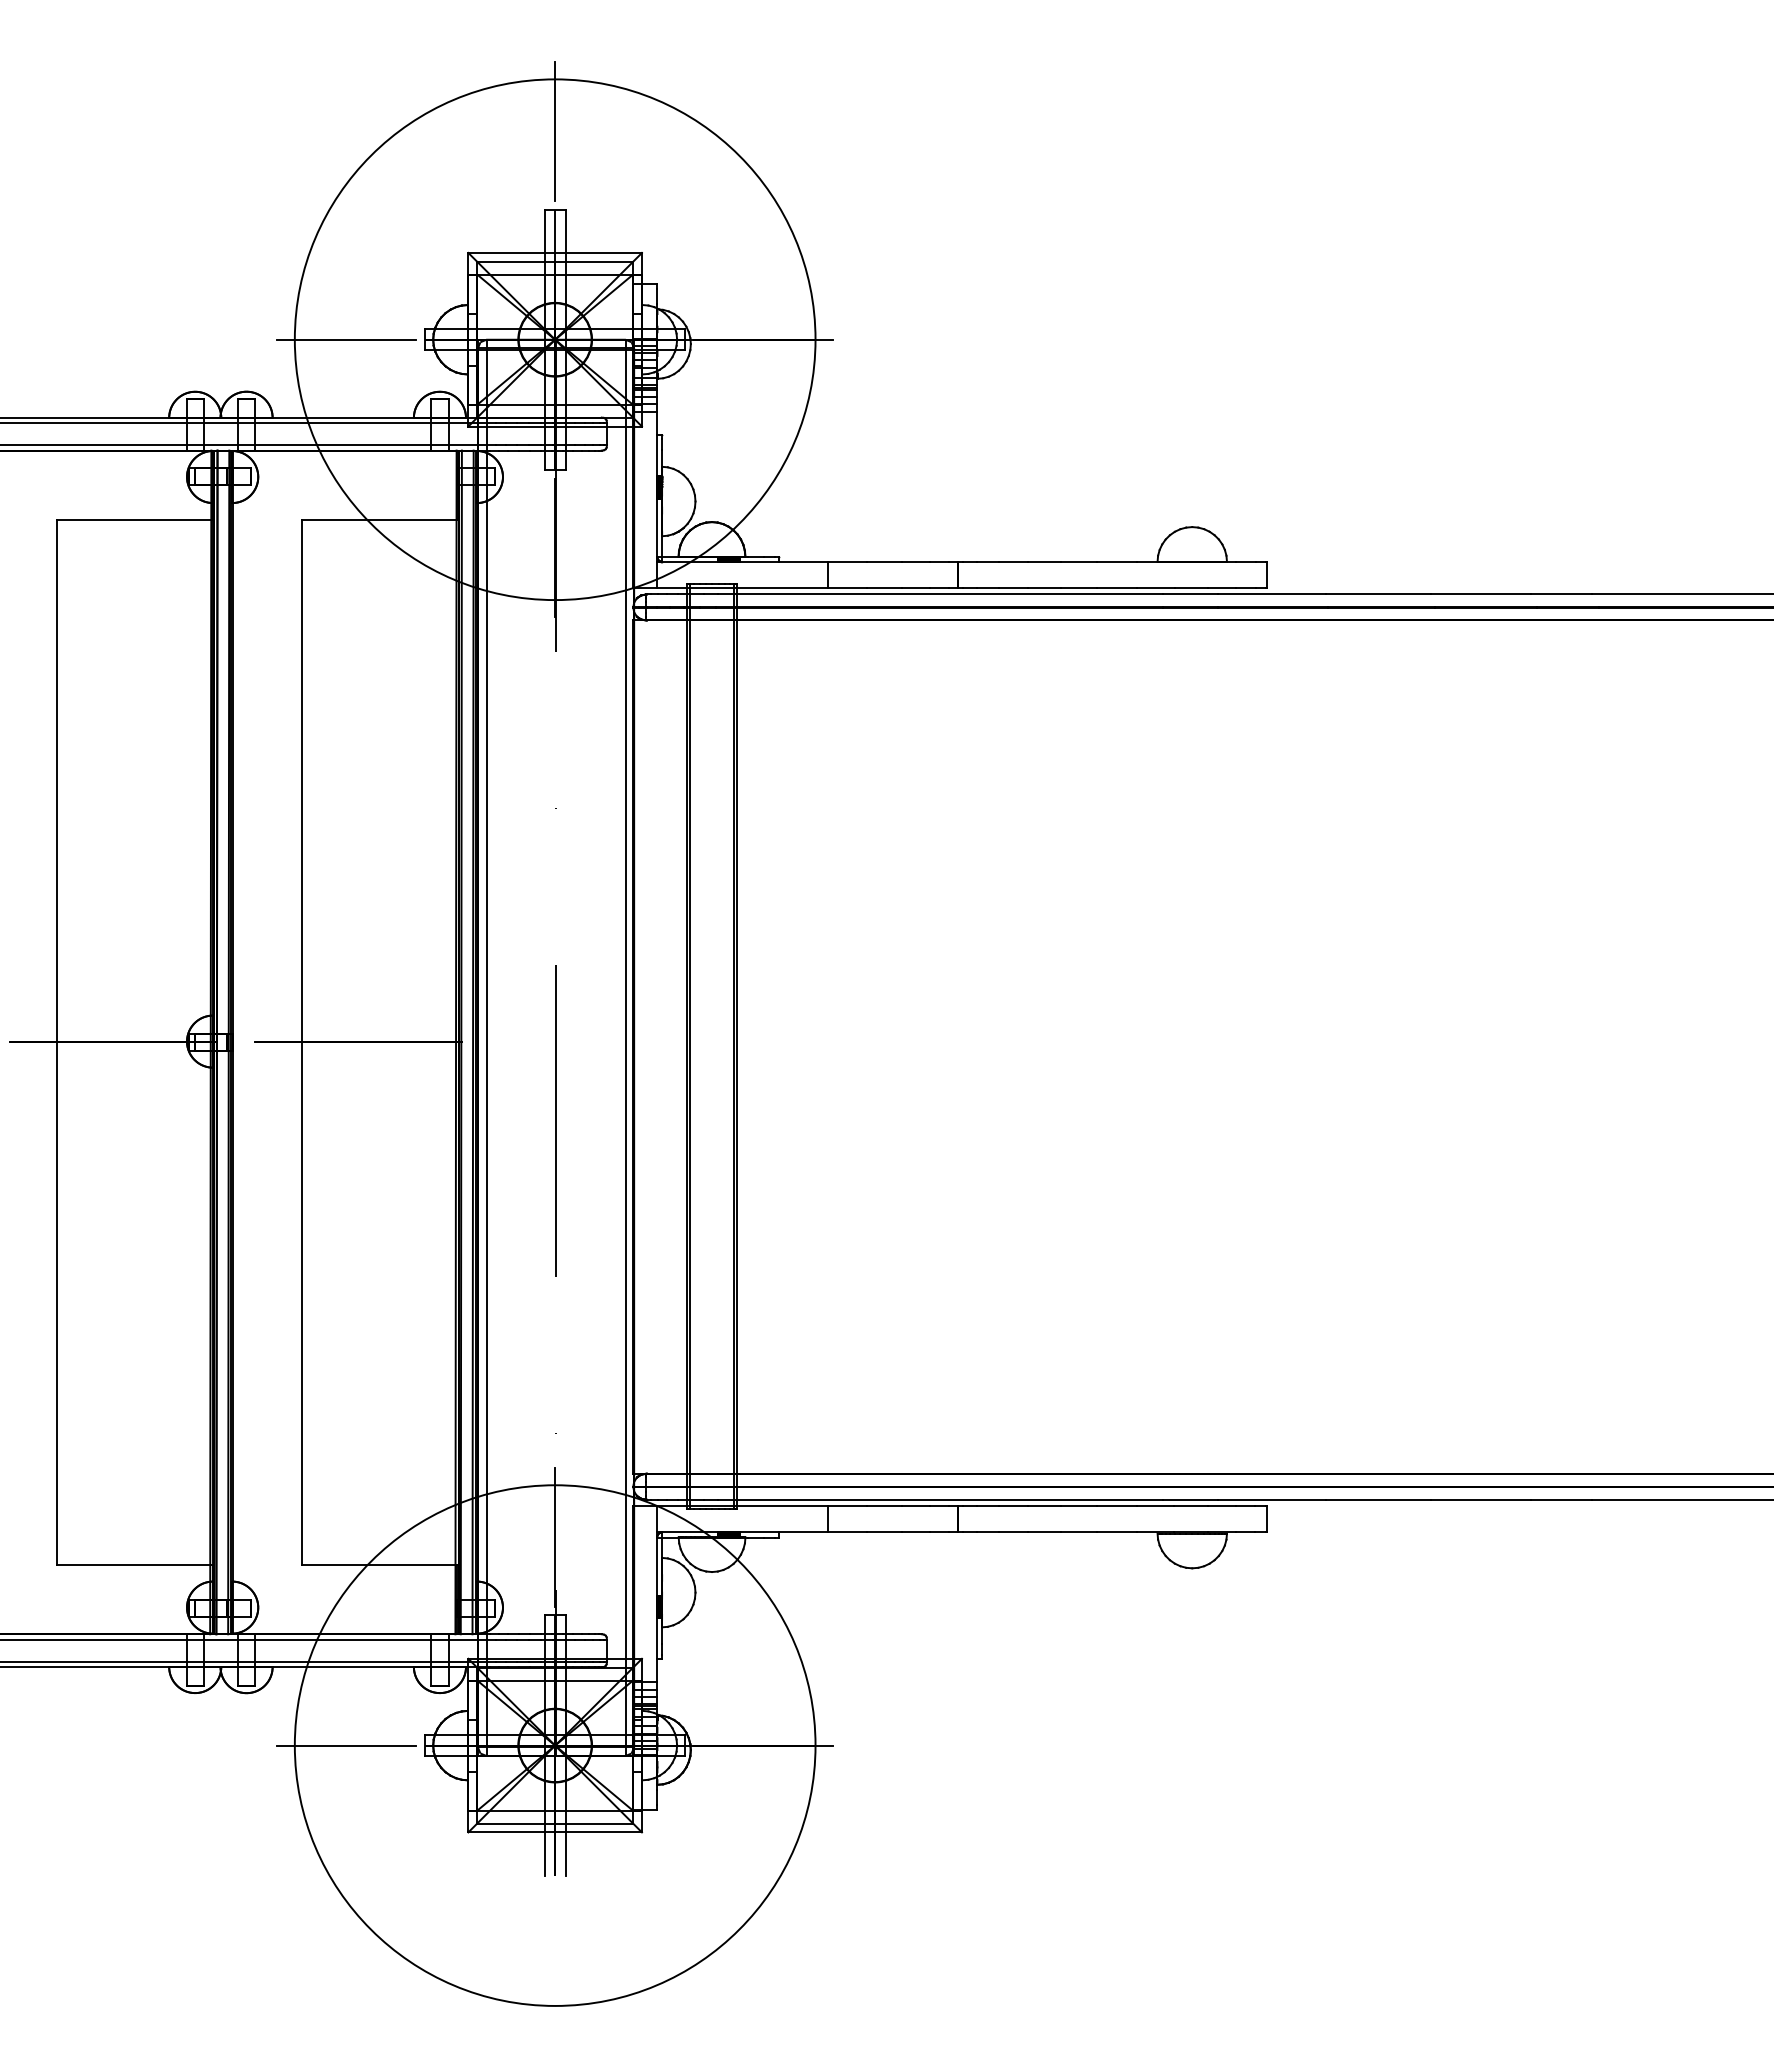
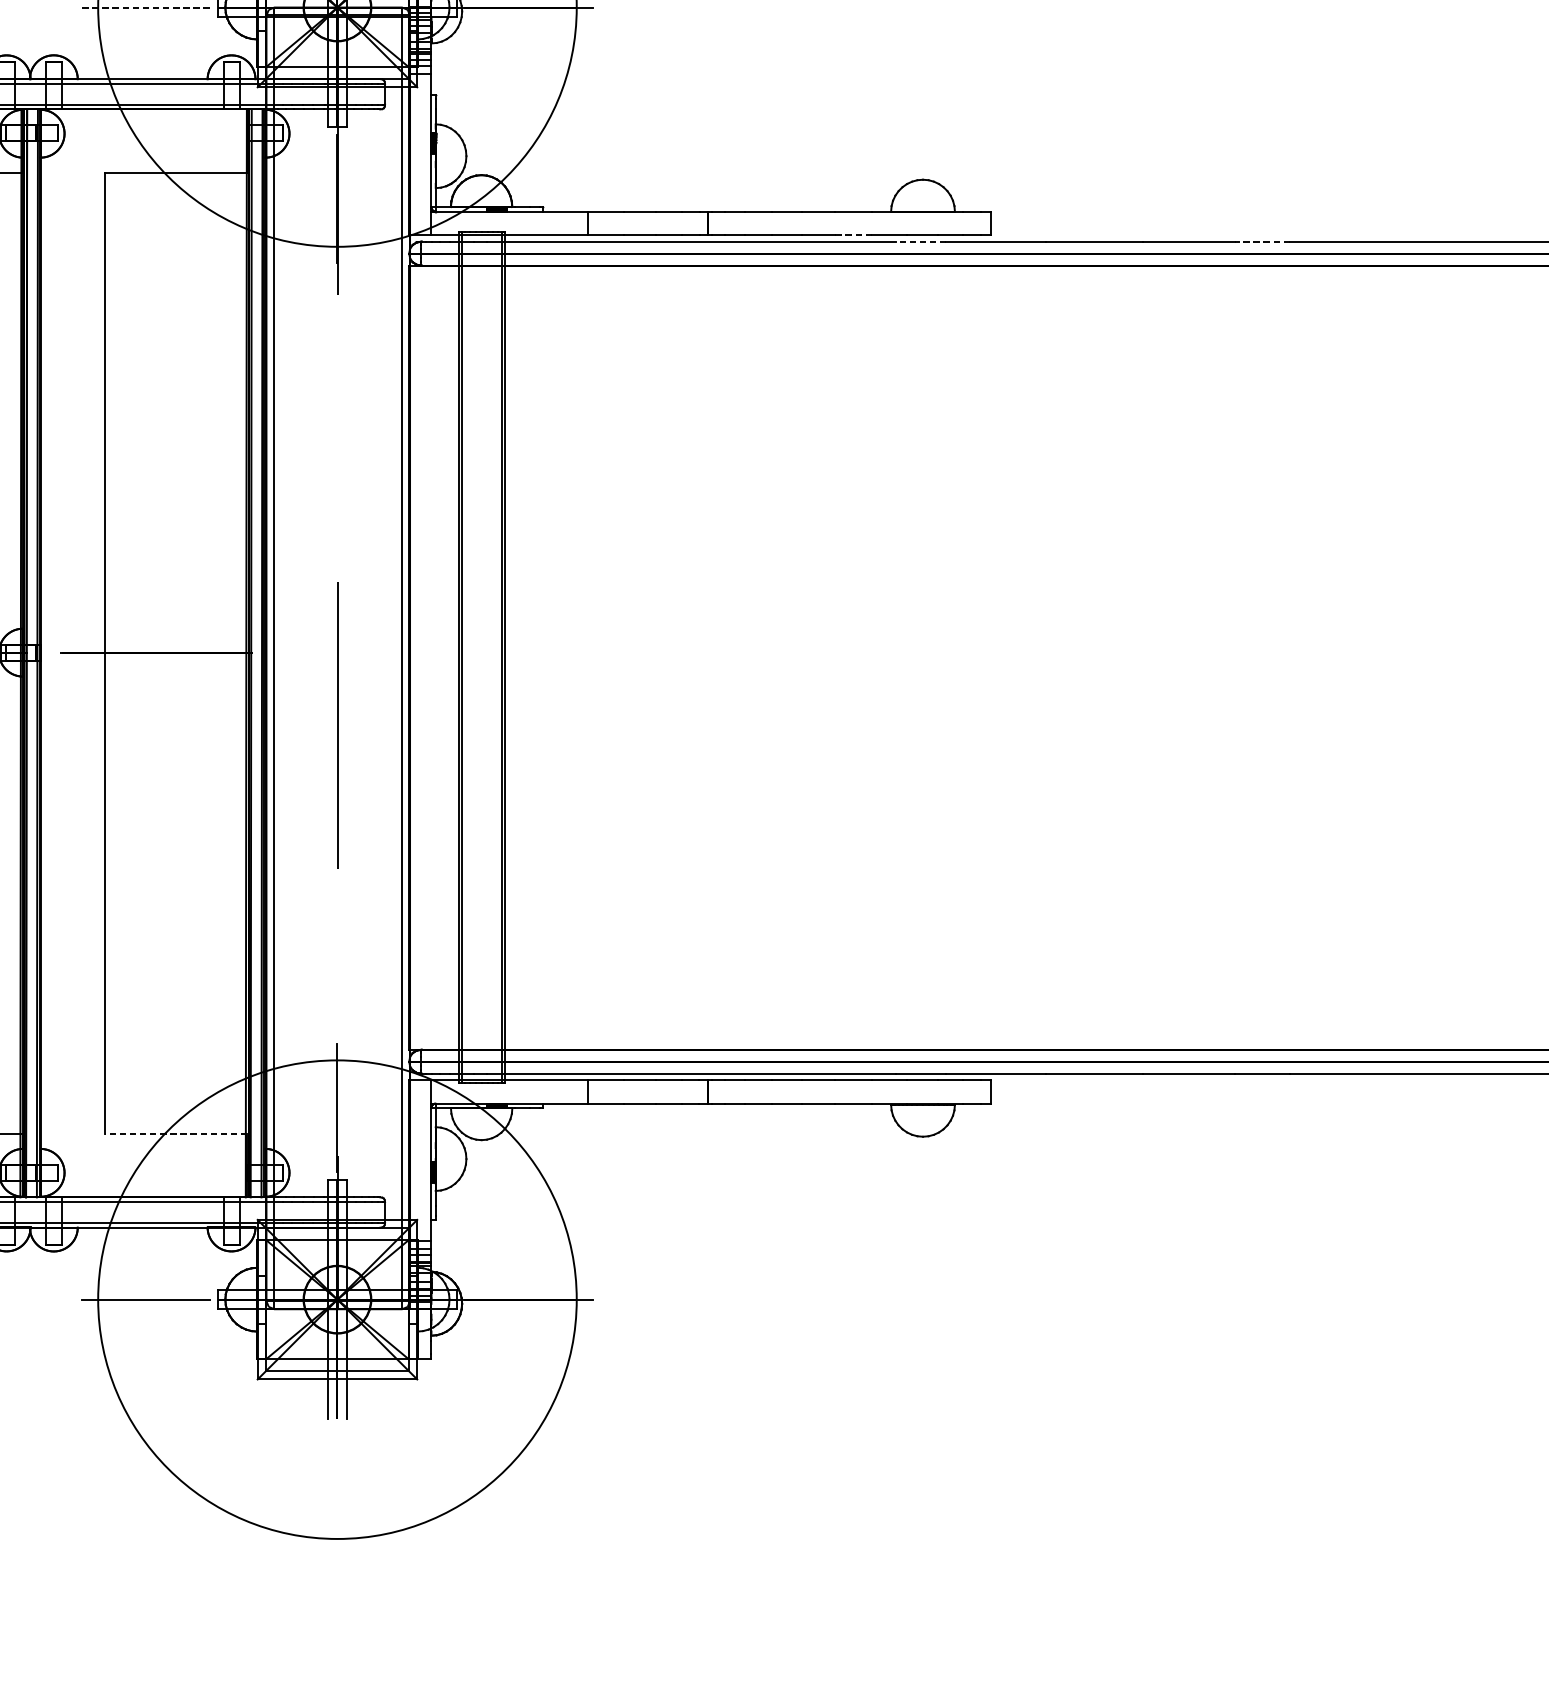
line: (346, 339) -> (145, 7), solid -> dashed
line: (1116, 587) -> (853, 235), solid -> dashed
line: (1189, 594) -> (920, 241), solid -> dashed
line: (1561, 594) -> (1262, 241), solid -> dashed
line: (379, 1564) -> (176, 1133), solid -> dashed

